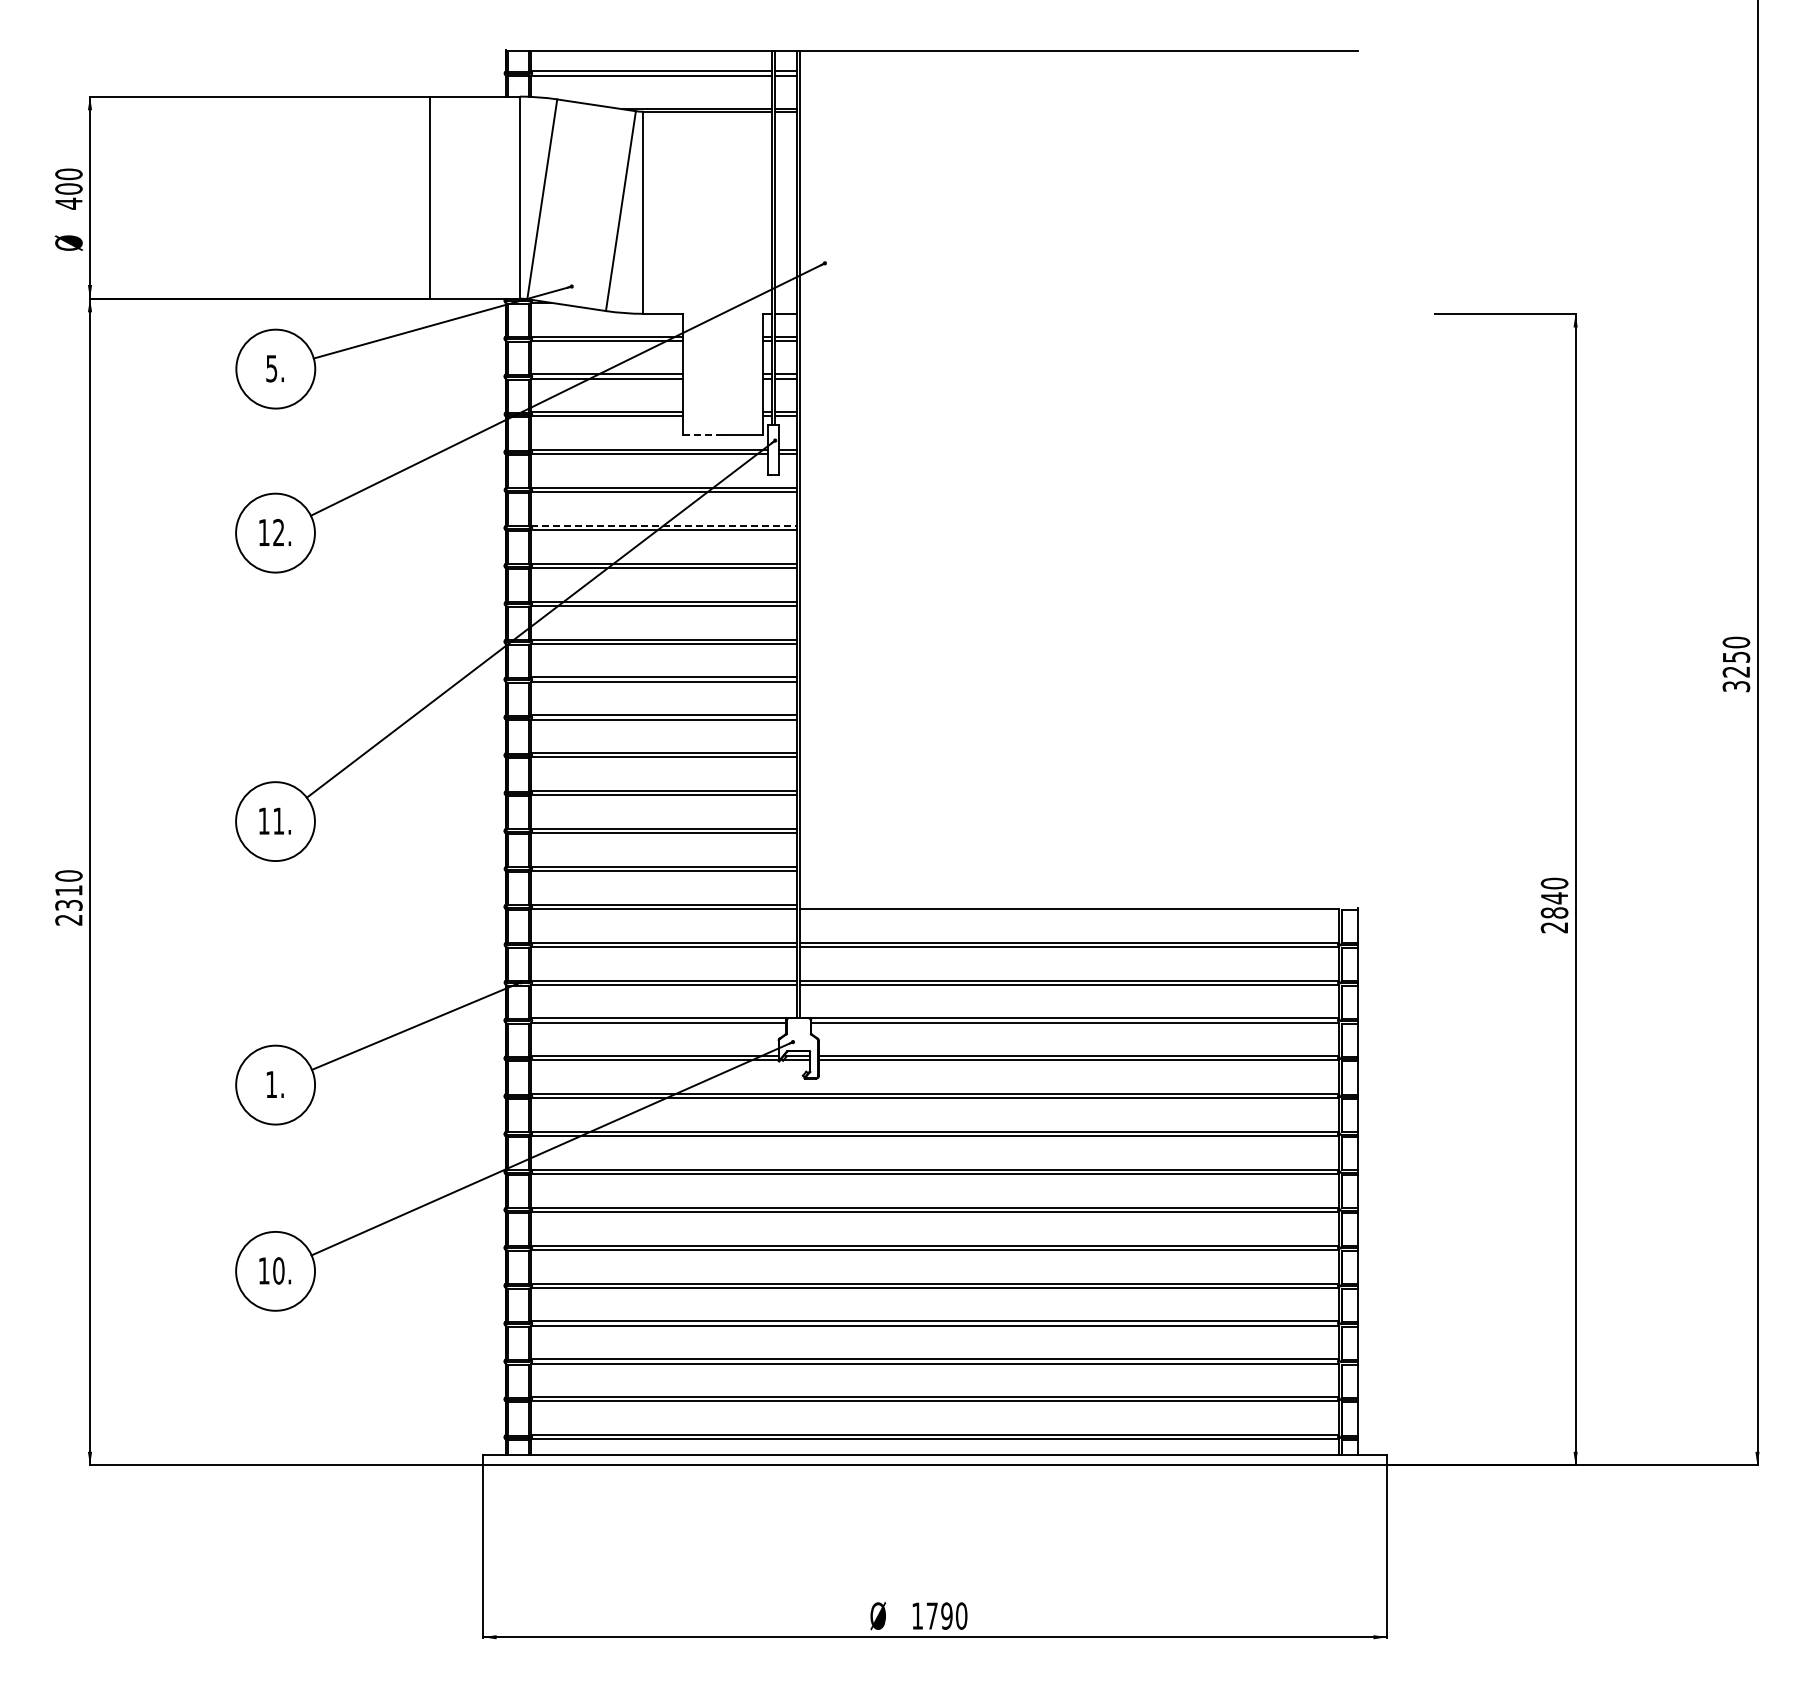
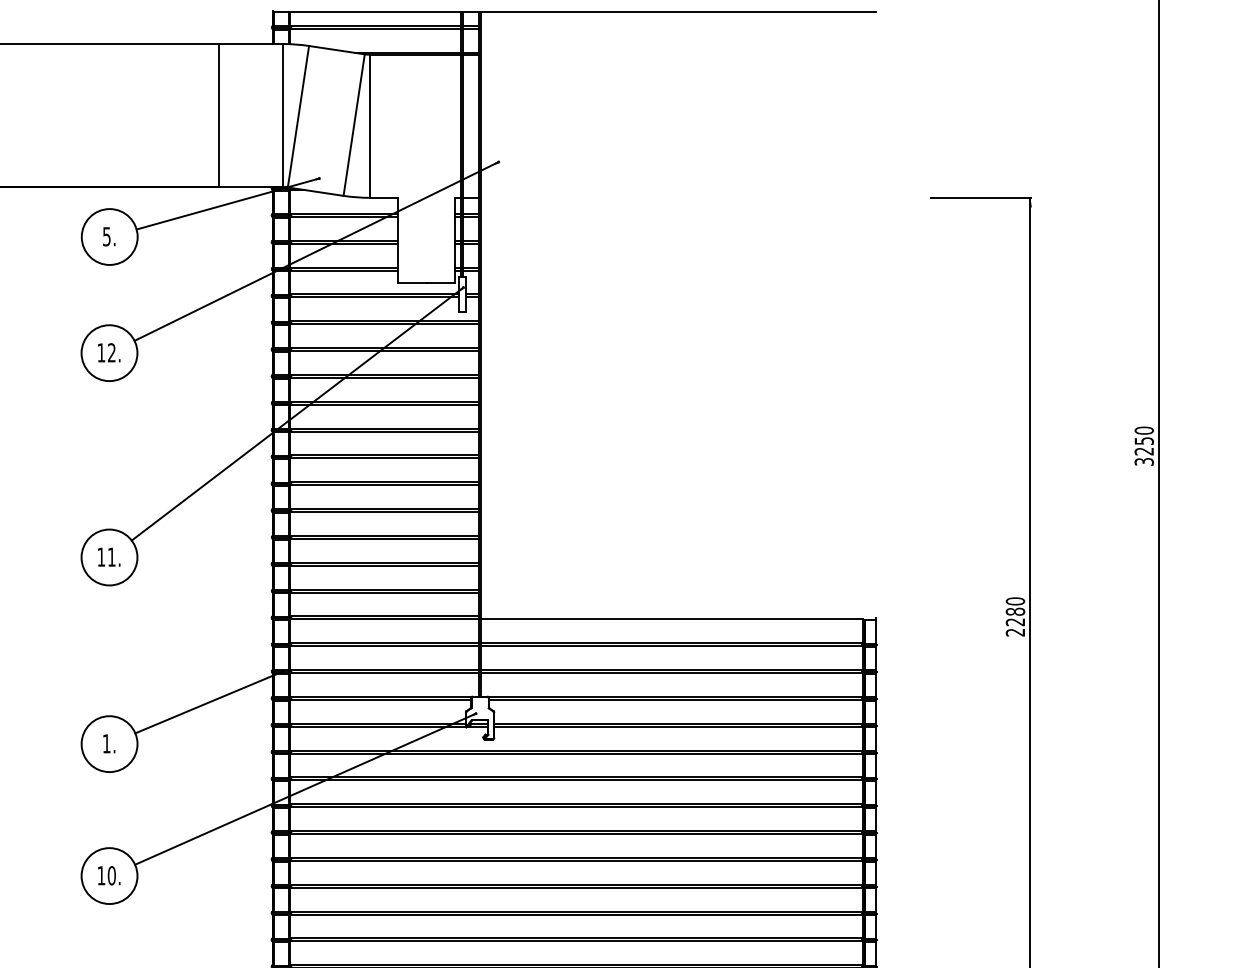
line: (703, 434) -> (412, 283), dashed -> solid
line: (664, 525) -> (385, 347), dashed -> solid
text: (1554, 905) -> (1015, 616), 2840 -> 2280

